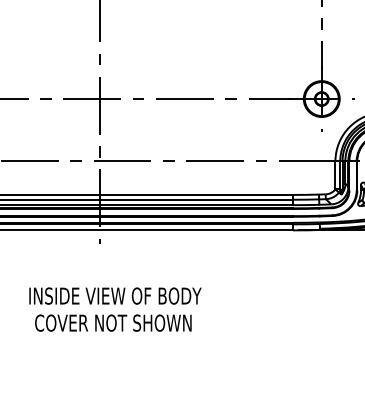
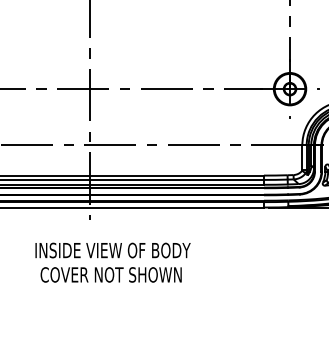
text: (115, 309) -> (113, 262), moved

